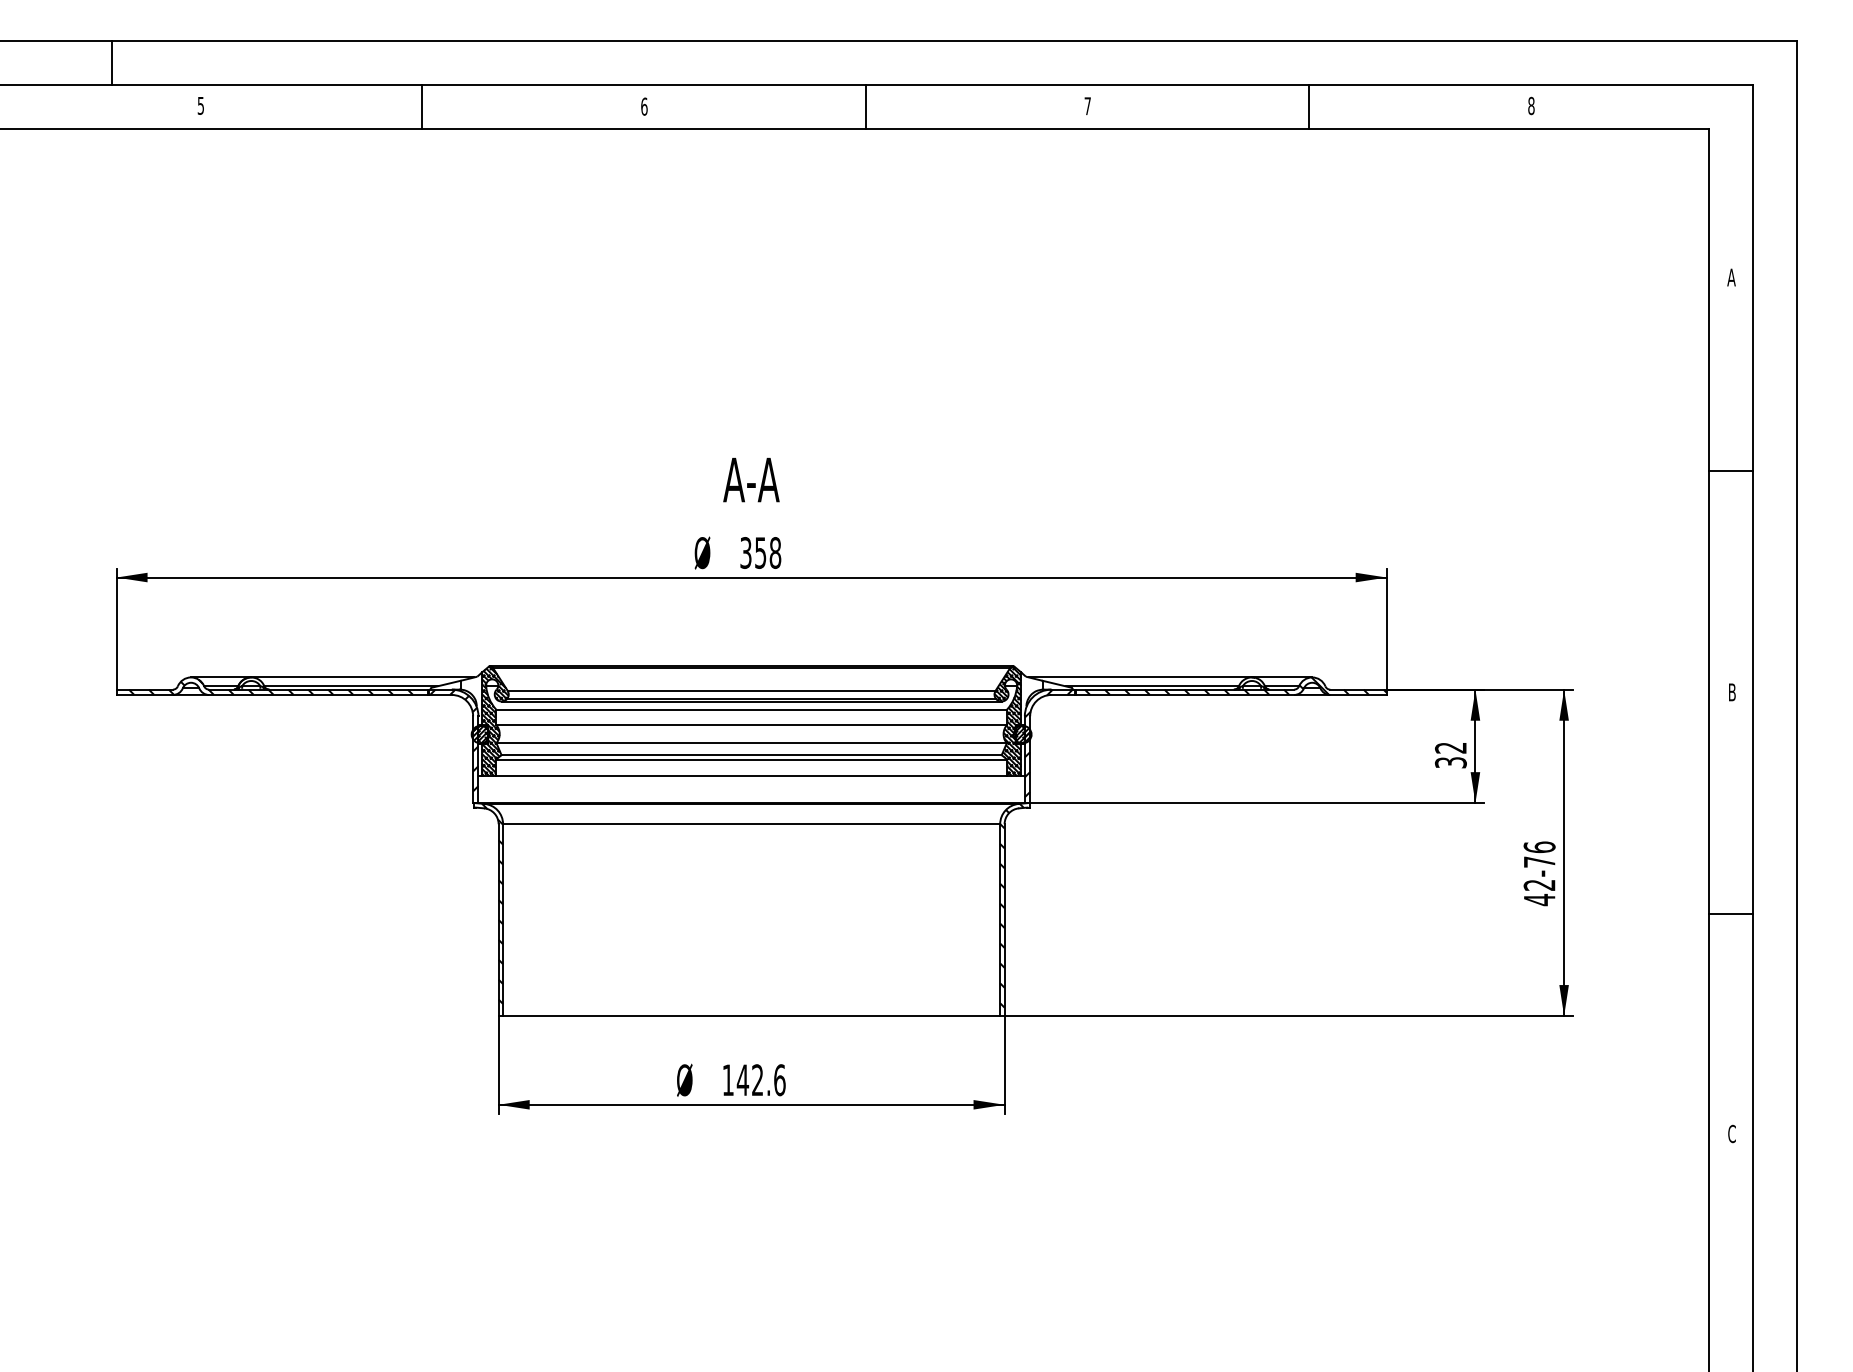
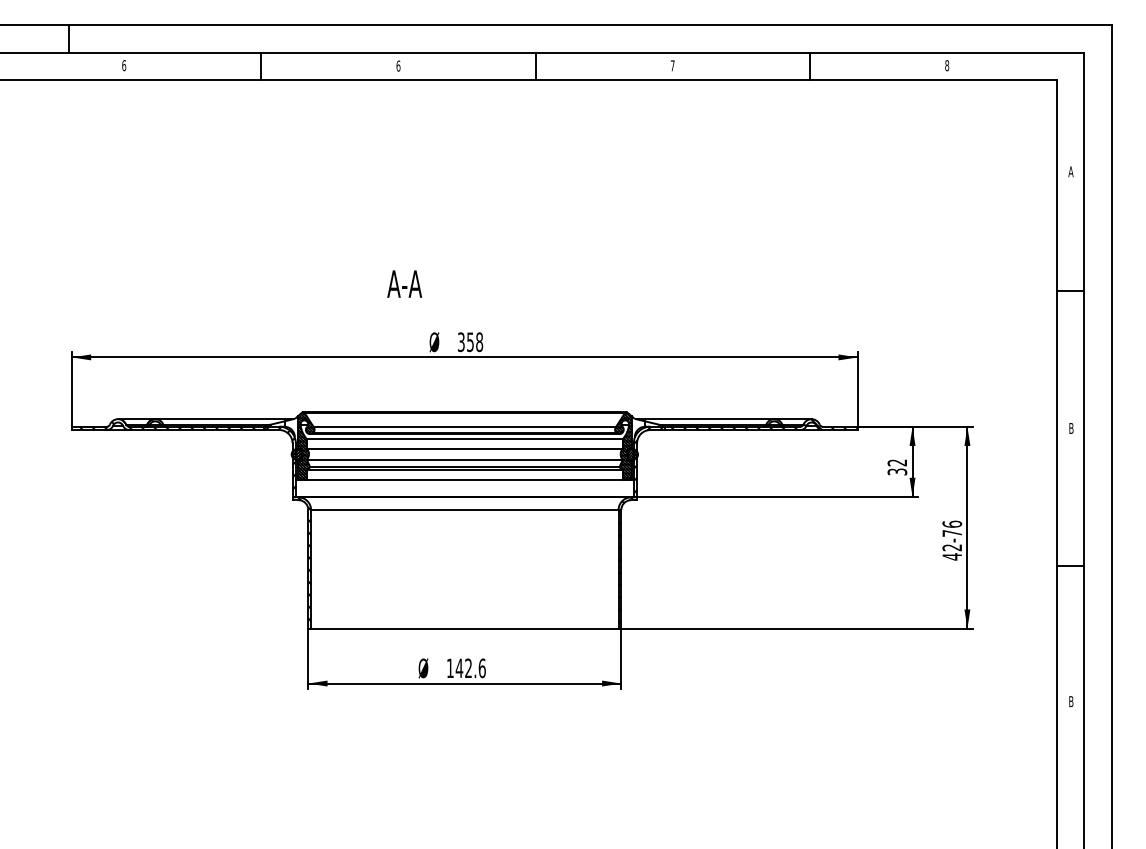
text: (201, 105) -> (124, 65), 5 -> 6
text: (751, 479) -> (404, 283), moved
text: (1732, 1133) -> (1071, 701), C -> B

